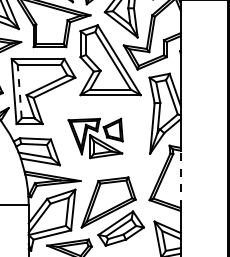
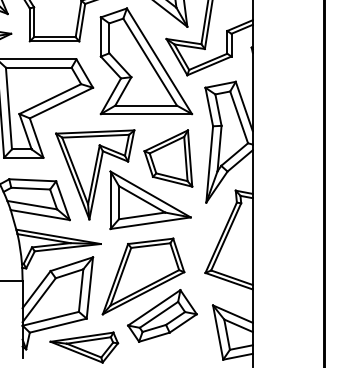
line: (19, 91) -> (8, 108), dashed -> solid
part: (95, 138) -> (123, 179), size x1.67
line: (180, 179) -> (252, 241), dashed -> solid

